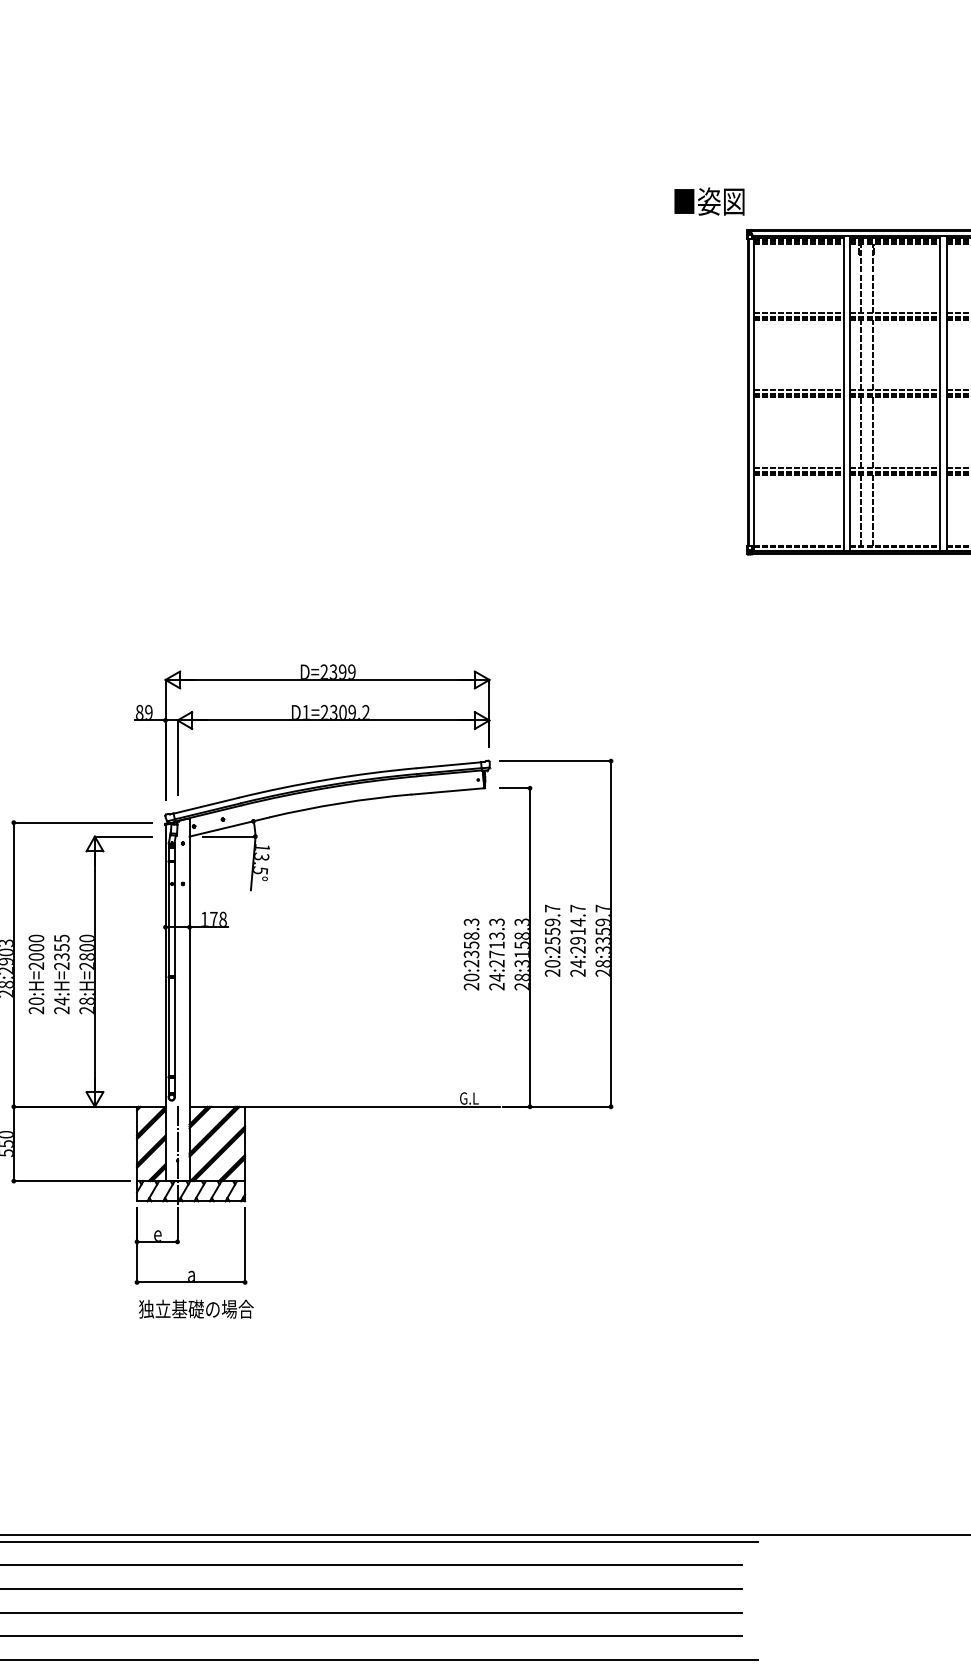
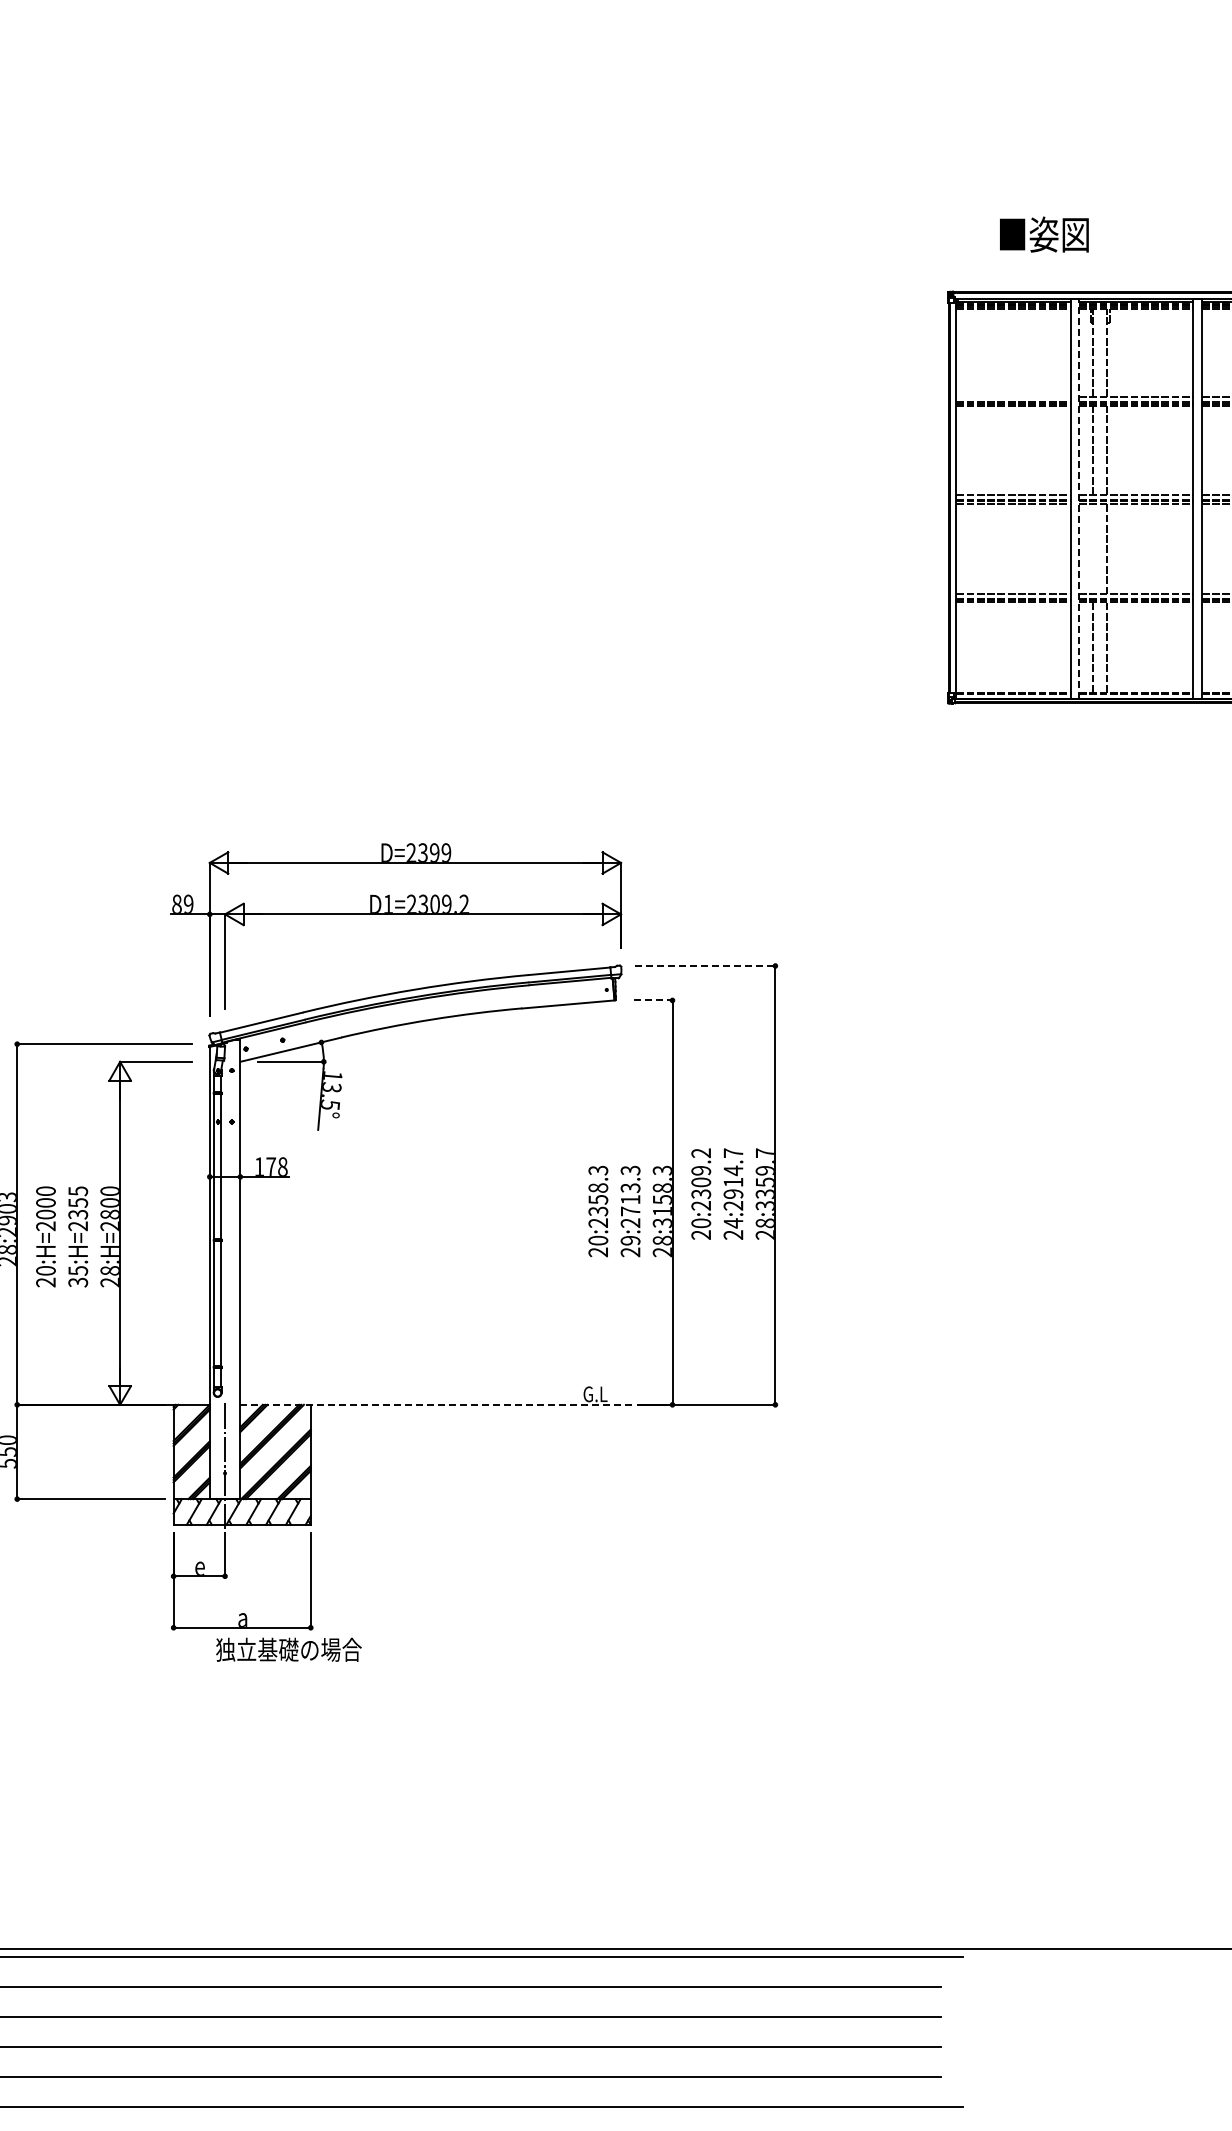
text: (709, 201) -> (1044, 234), moved
line: (798, 313) -> (1013, 397), removed
line: (850, 393) -> (1079, 499), solid -> dashed
line: (860, 432) -> (1092, 548), removed
line: (555, 760) -> (705, 965), solid -> dashed
line: (515, 788) -> (654, 1000), solid -> dashed
text: (552, 924) -> (701, 1173), 20:2559.7 -> 20:2309.2
text: (496, 977) -> (630, 1240), 24:2713.3 -> 29:2713.3
text: (62, 1005) -> (78, 1276), 24:H=2355 -> 35:H=2355
line: (344, 1106) -> (437, 1404), solid -> dashed
text: (196, 1308) -> (288, 1649), moved

